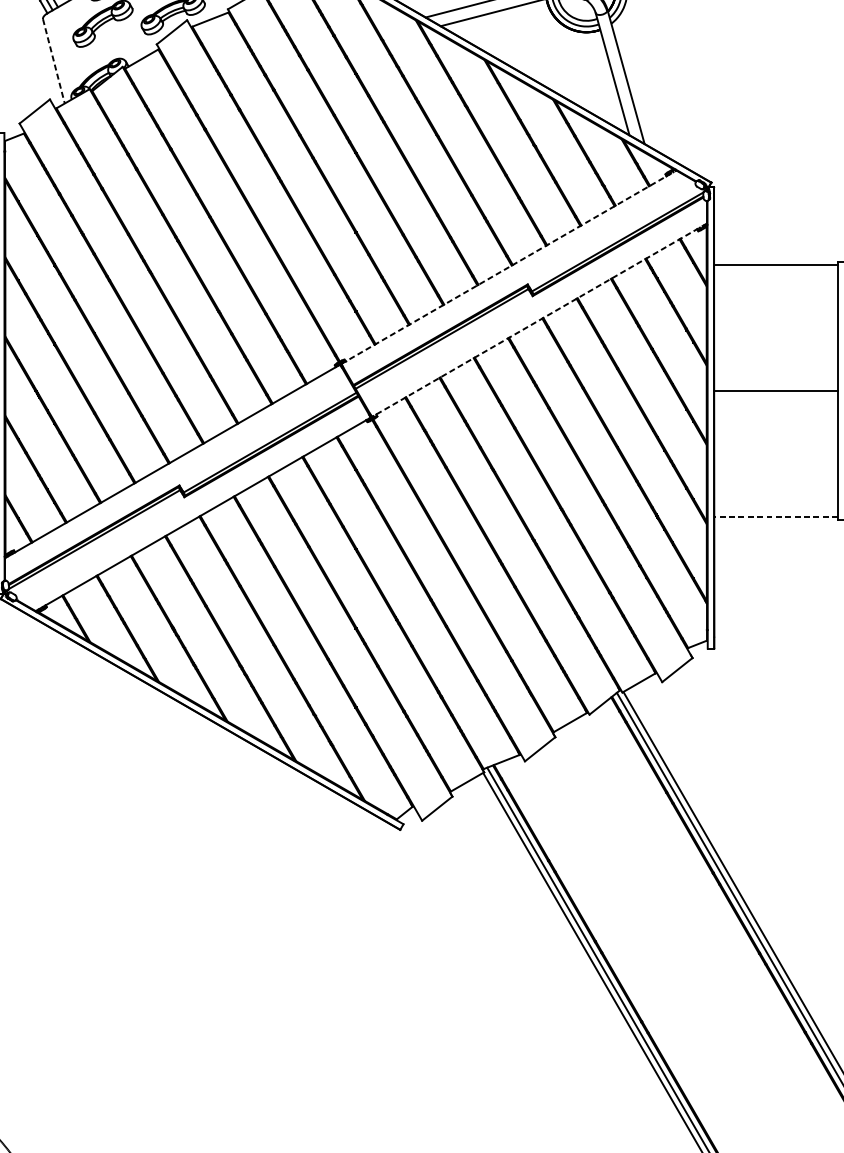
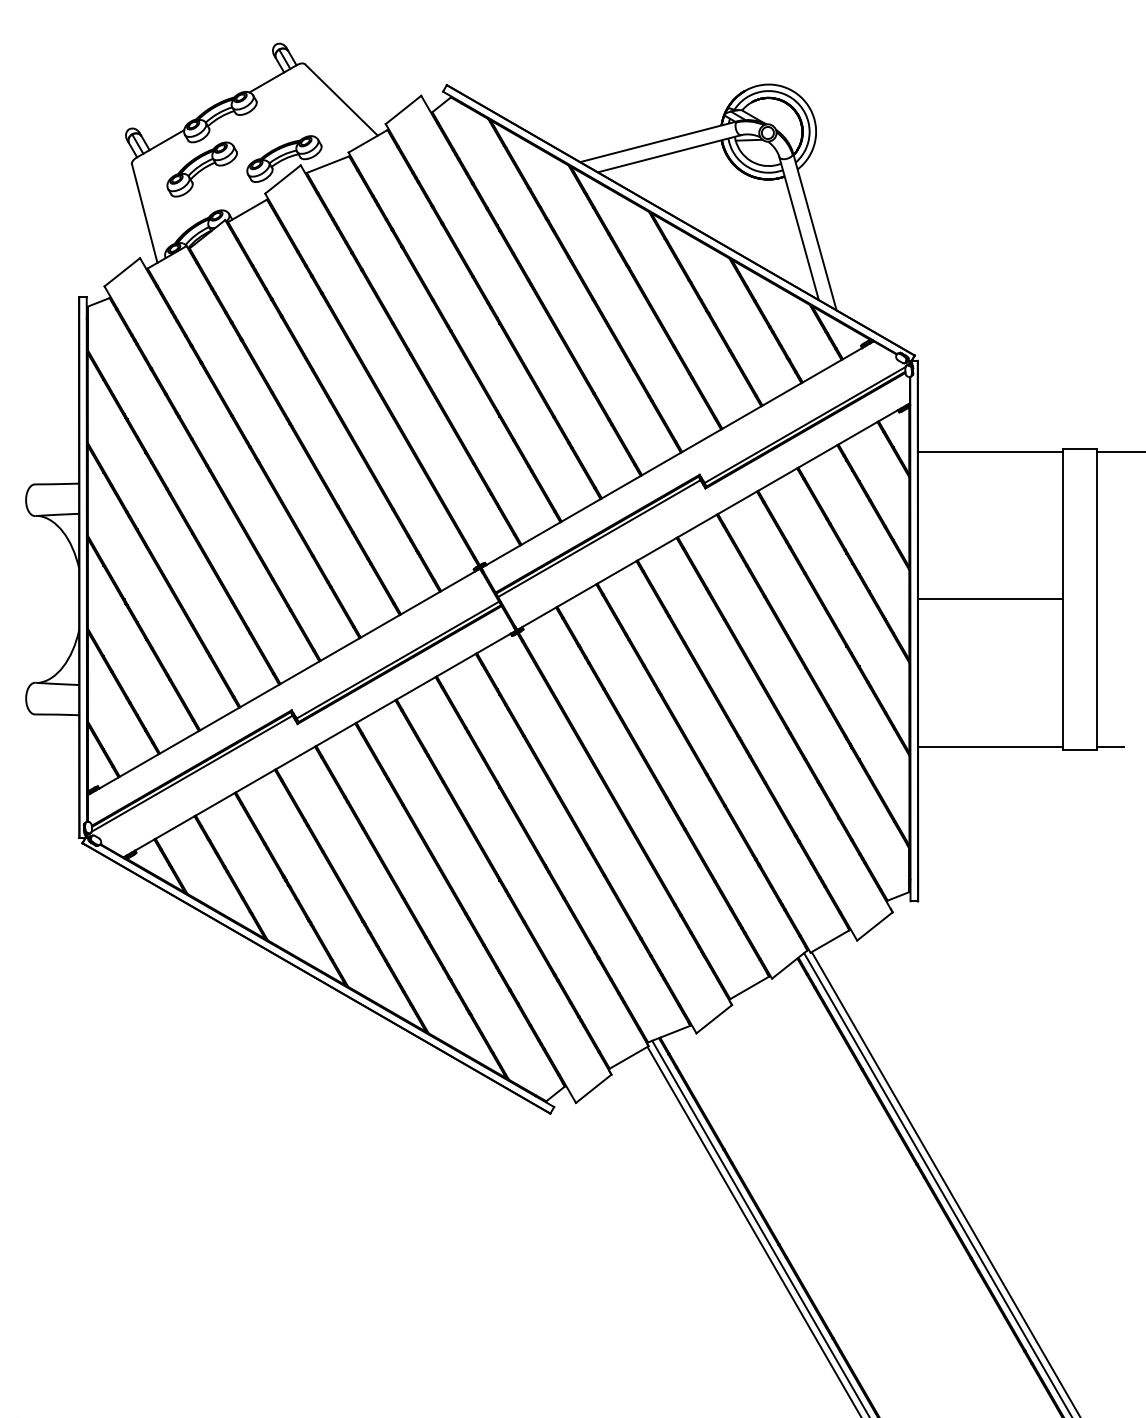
line: (53, 62) -> (144, 214), dashed -> solid
line: (508, 267) -> (677, 454), dashed -> solid
line: (539, 320) -> (713, 516), dashed -> solid
line: (776, 516) -> (990, 746), dashed -> solid

